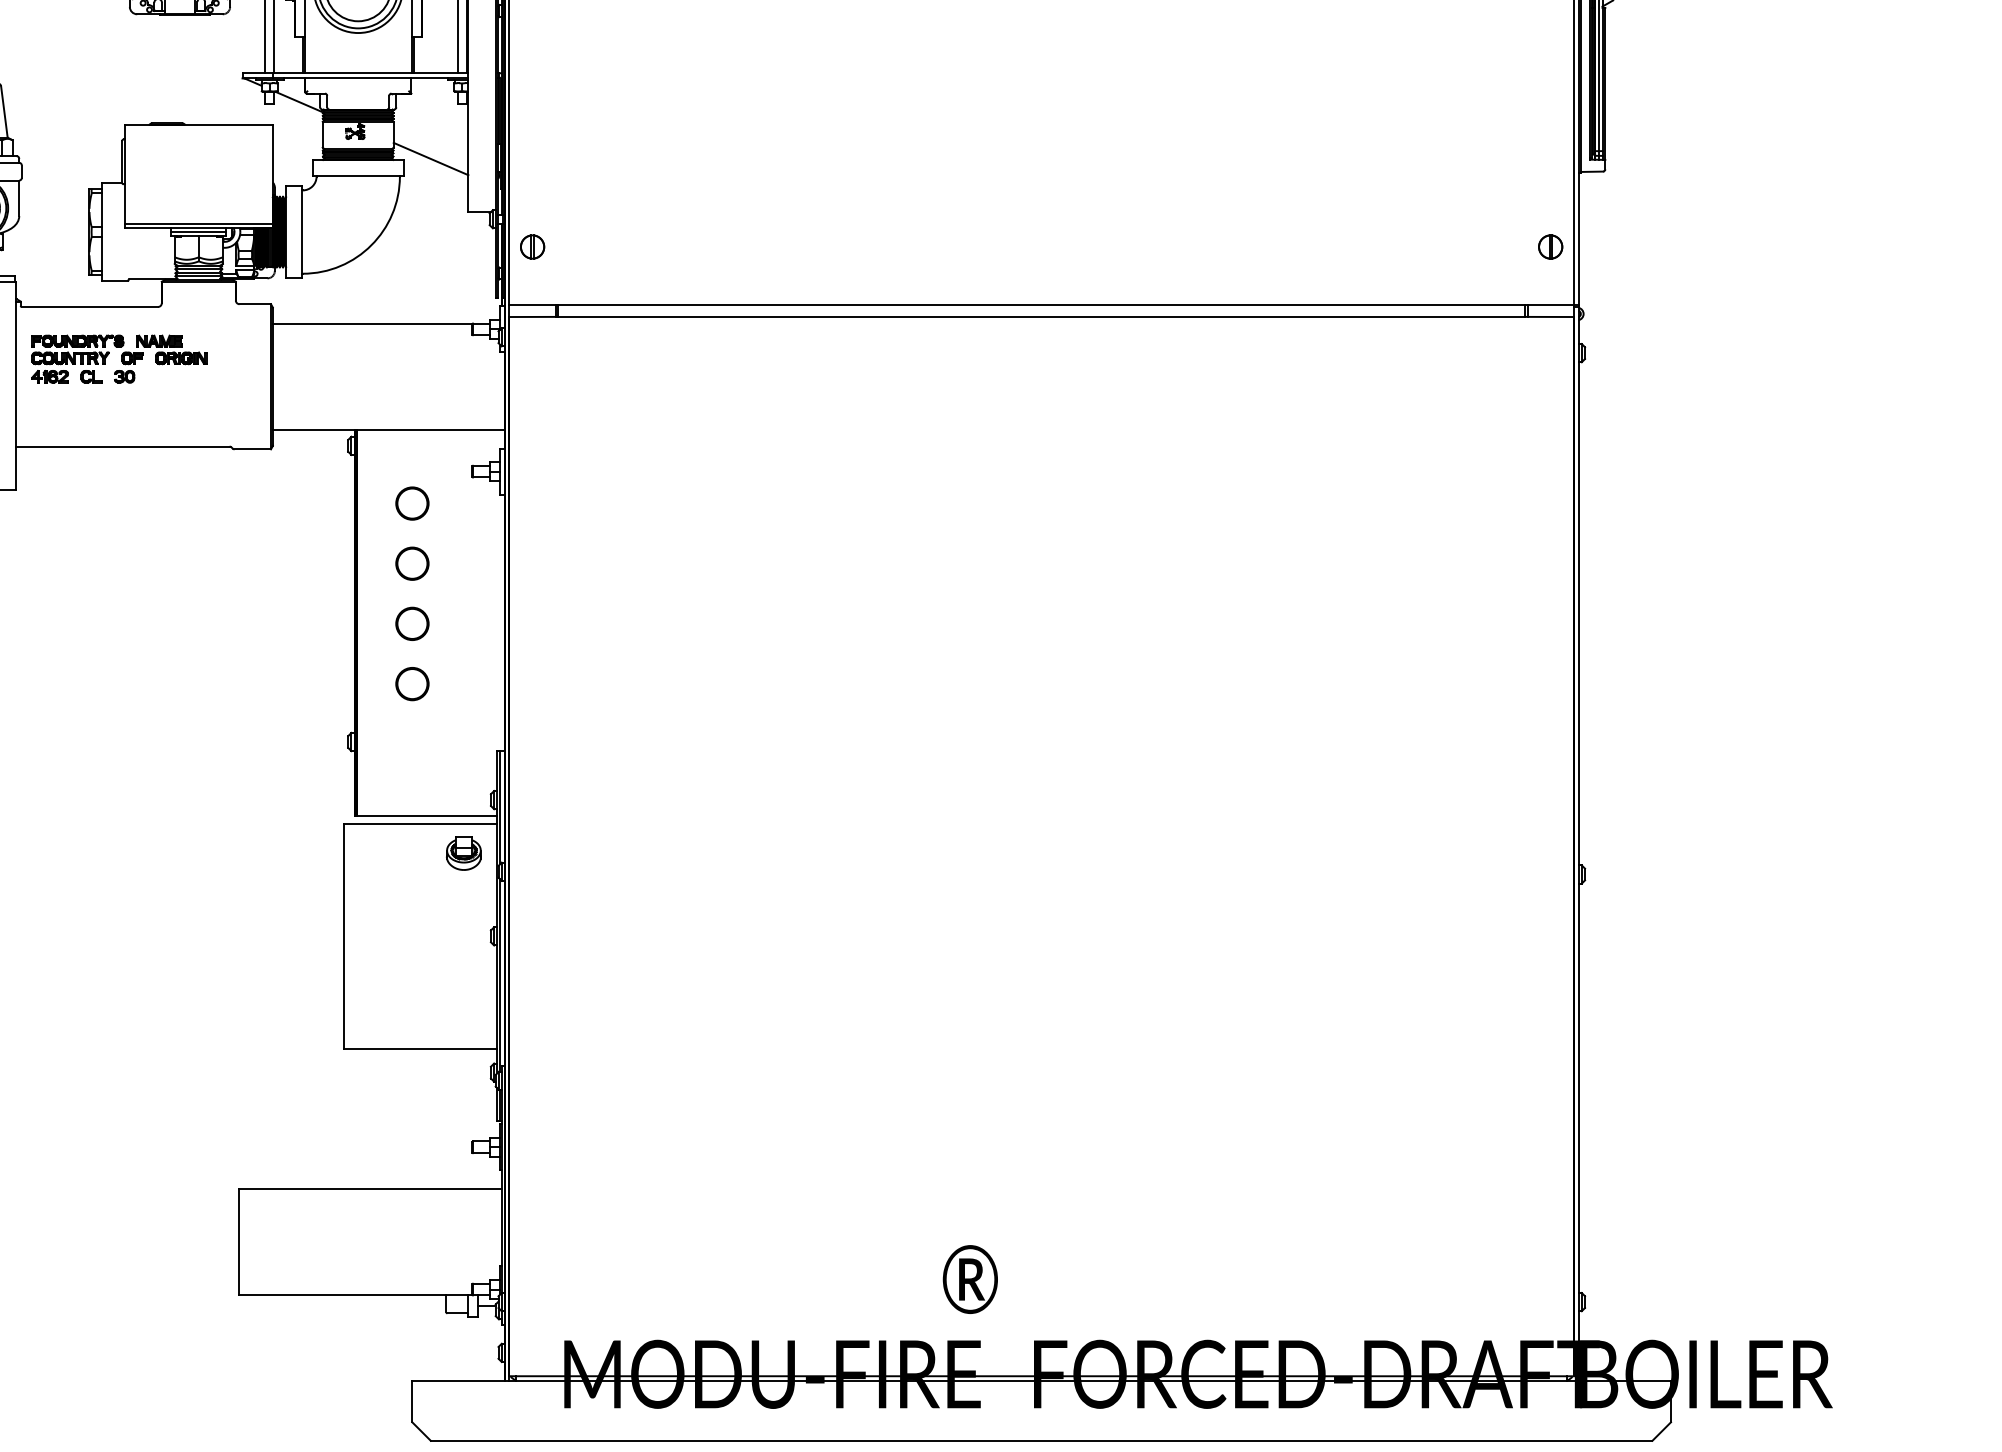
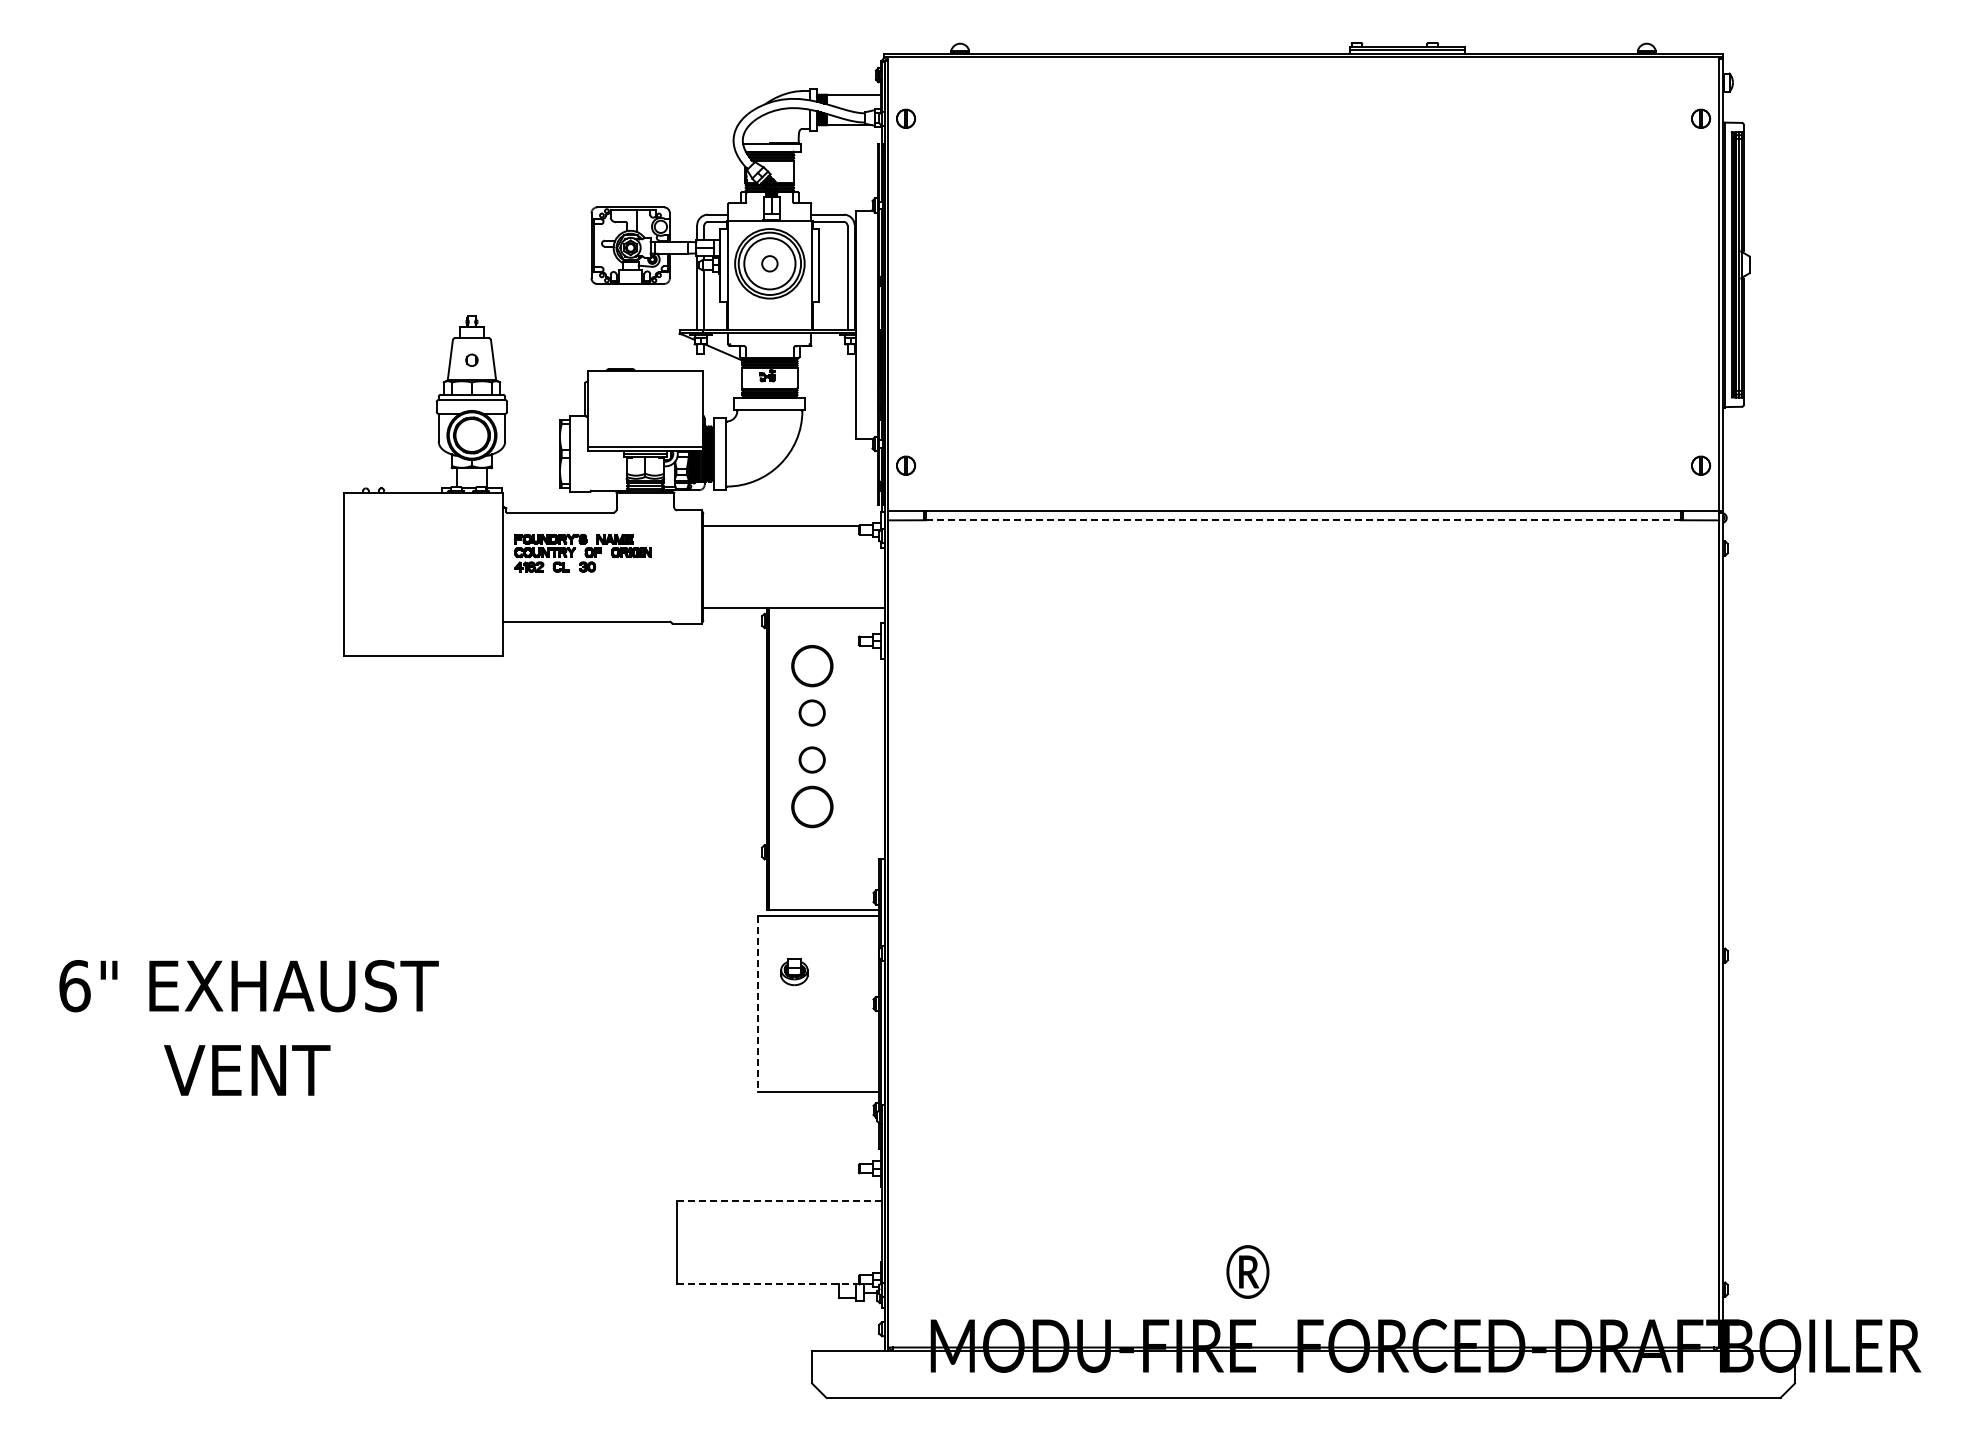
line: (430, 158) -> (826, 396), removed
line: (1041, 317) -> (1303, 520), solid -> dashed
circle: (411, 502) -> (811, 665), size x1.6
circle: (411, 683) -> (811, 806), size x1.6
part: (464, 853) -> (794, 972), moved
line: (343, 936) -> (758, 1004), solid -> dashed
line: (370, 1189) -> (779, 1201), solid -> dashed
line: (356, 1295) -> (768, 1284), solid -> dashed

